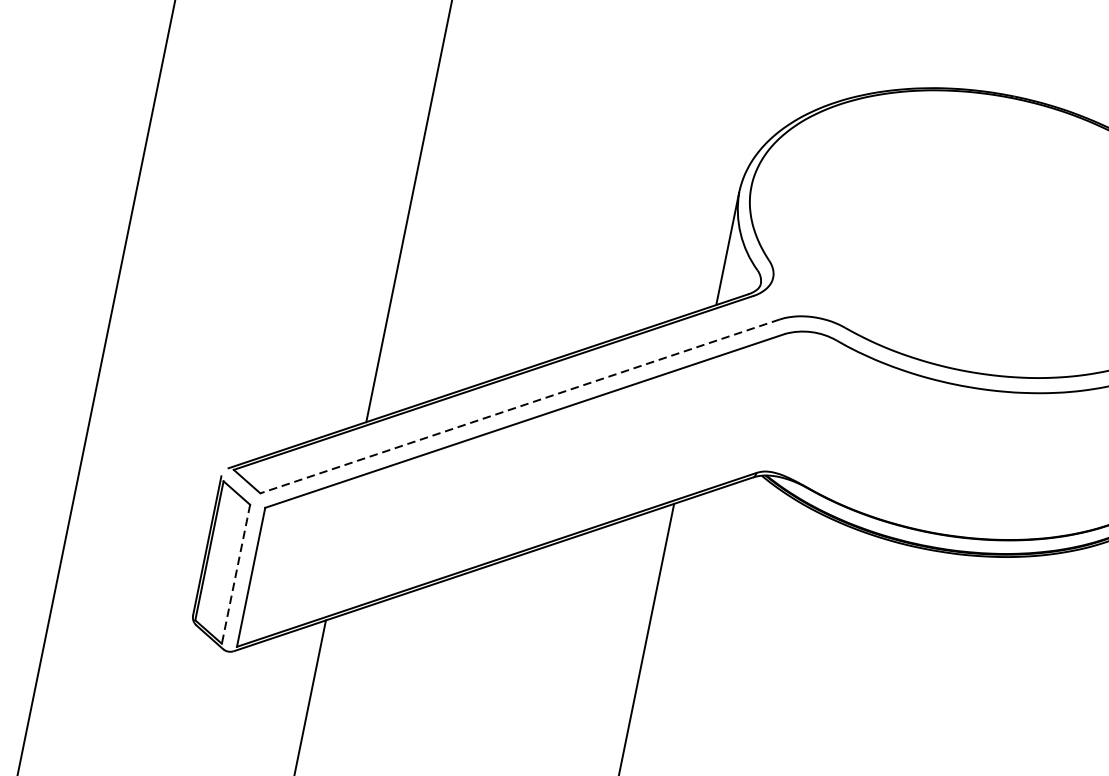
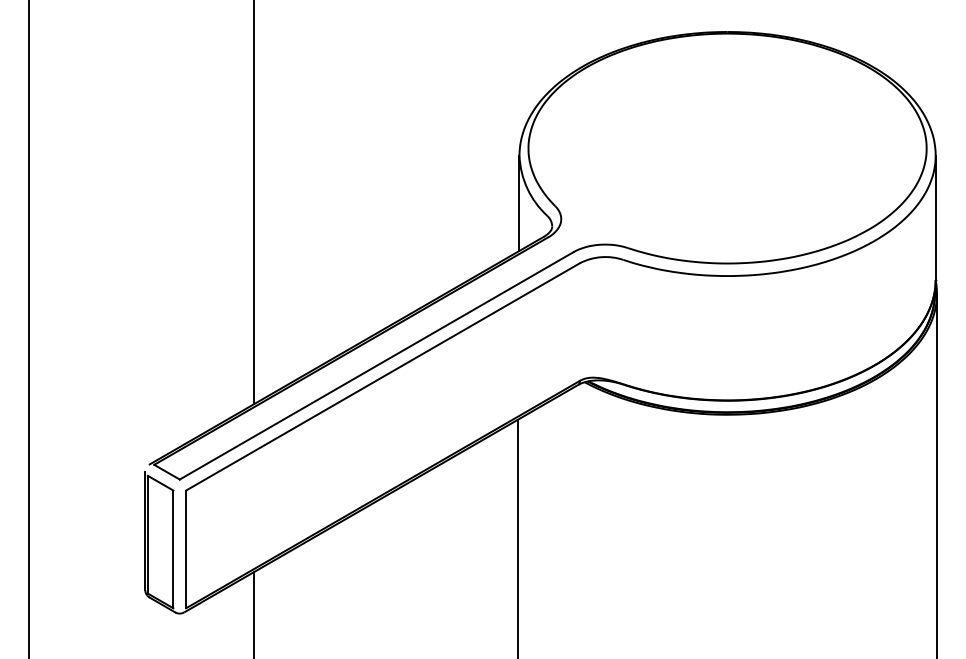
line: (519, 407) -> (376, 366), dashed -> solid
line: (236, 574) -> (173, 549), dashed -> solid

